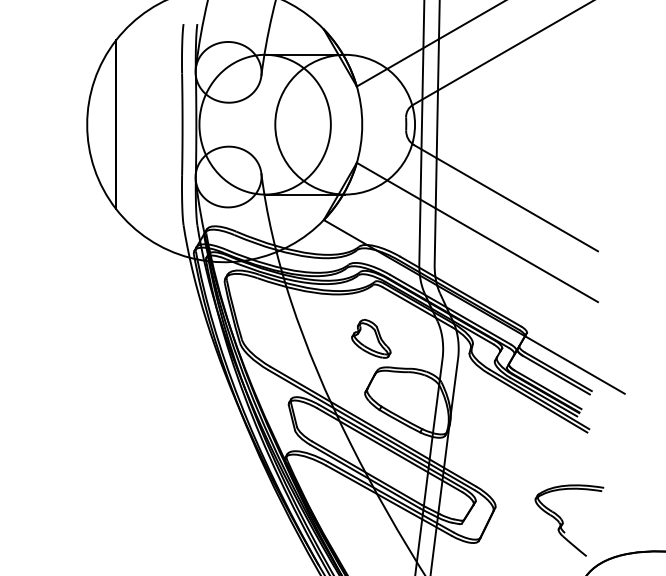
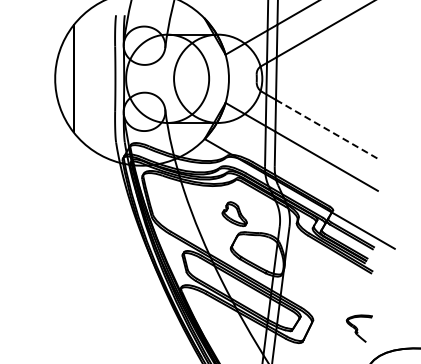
line: (516, 204) -> (326, 129), solid -> dashed
part: (568, 519) -> (359, 328), size x0.6

